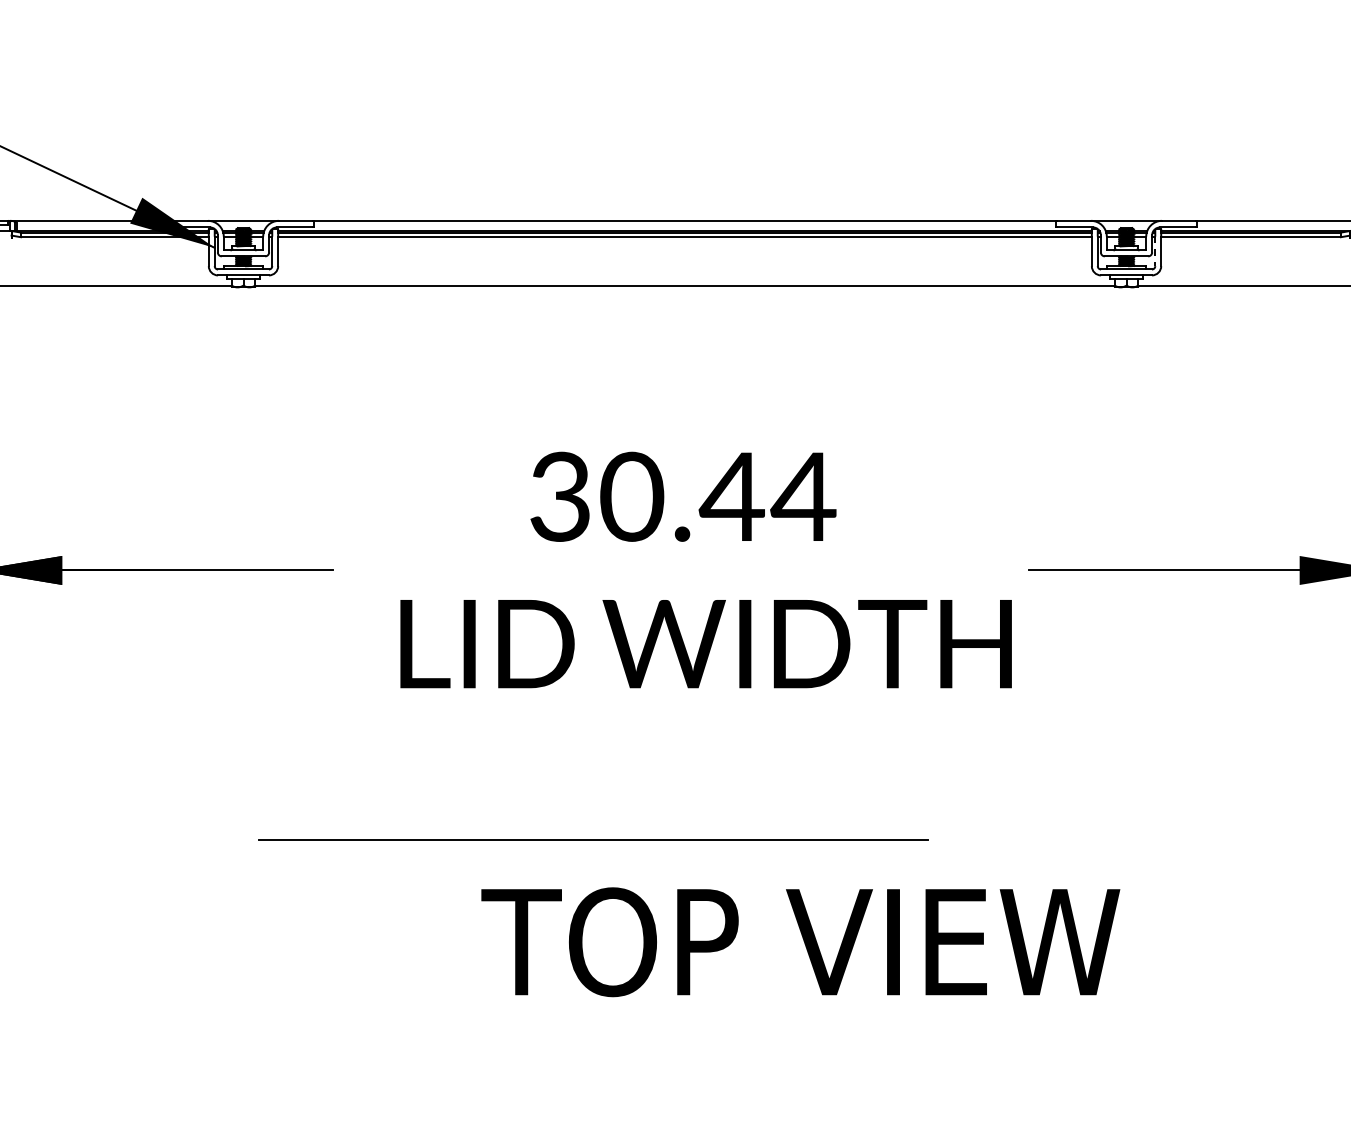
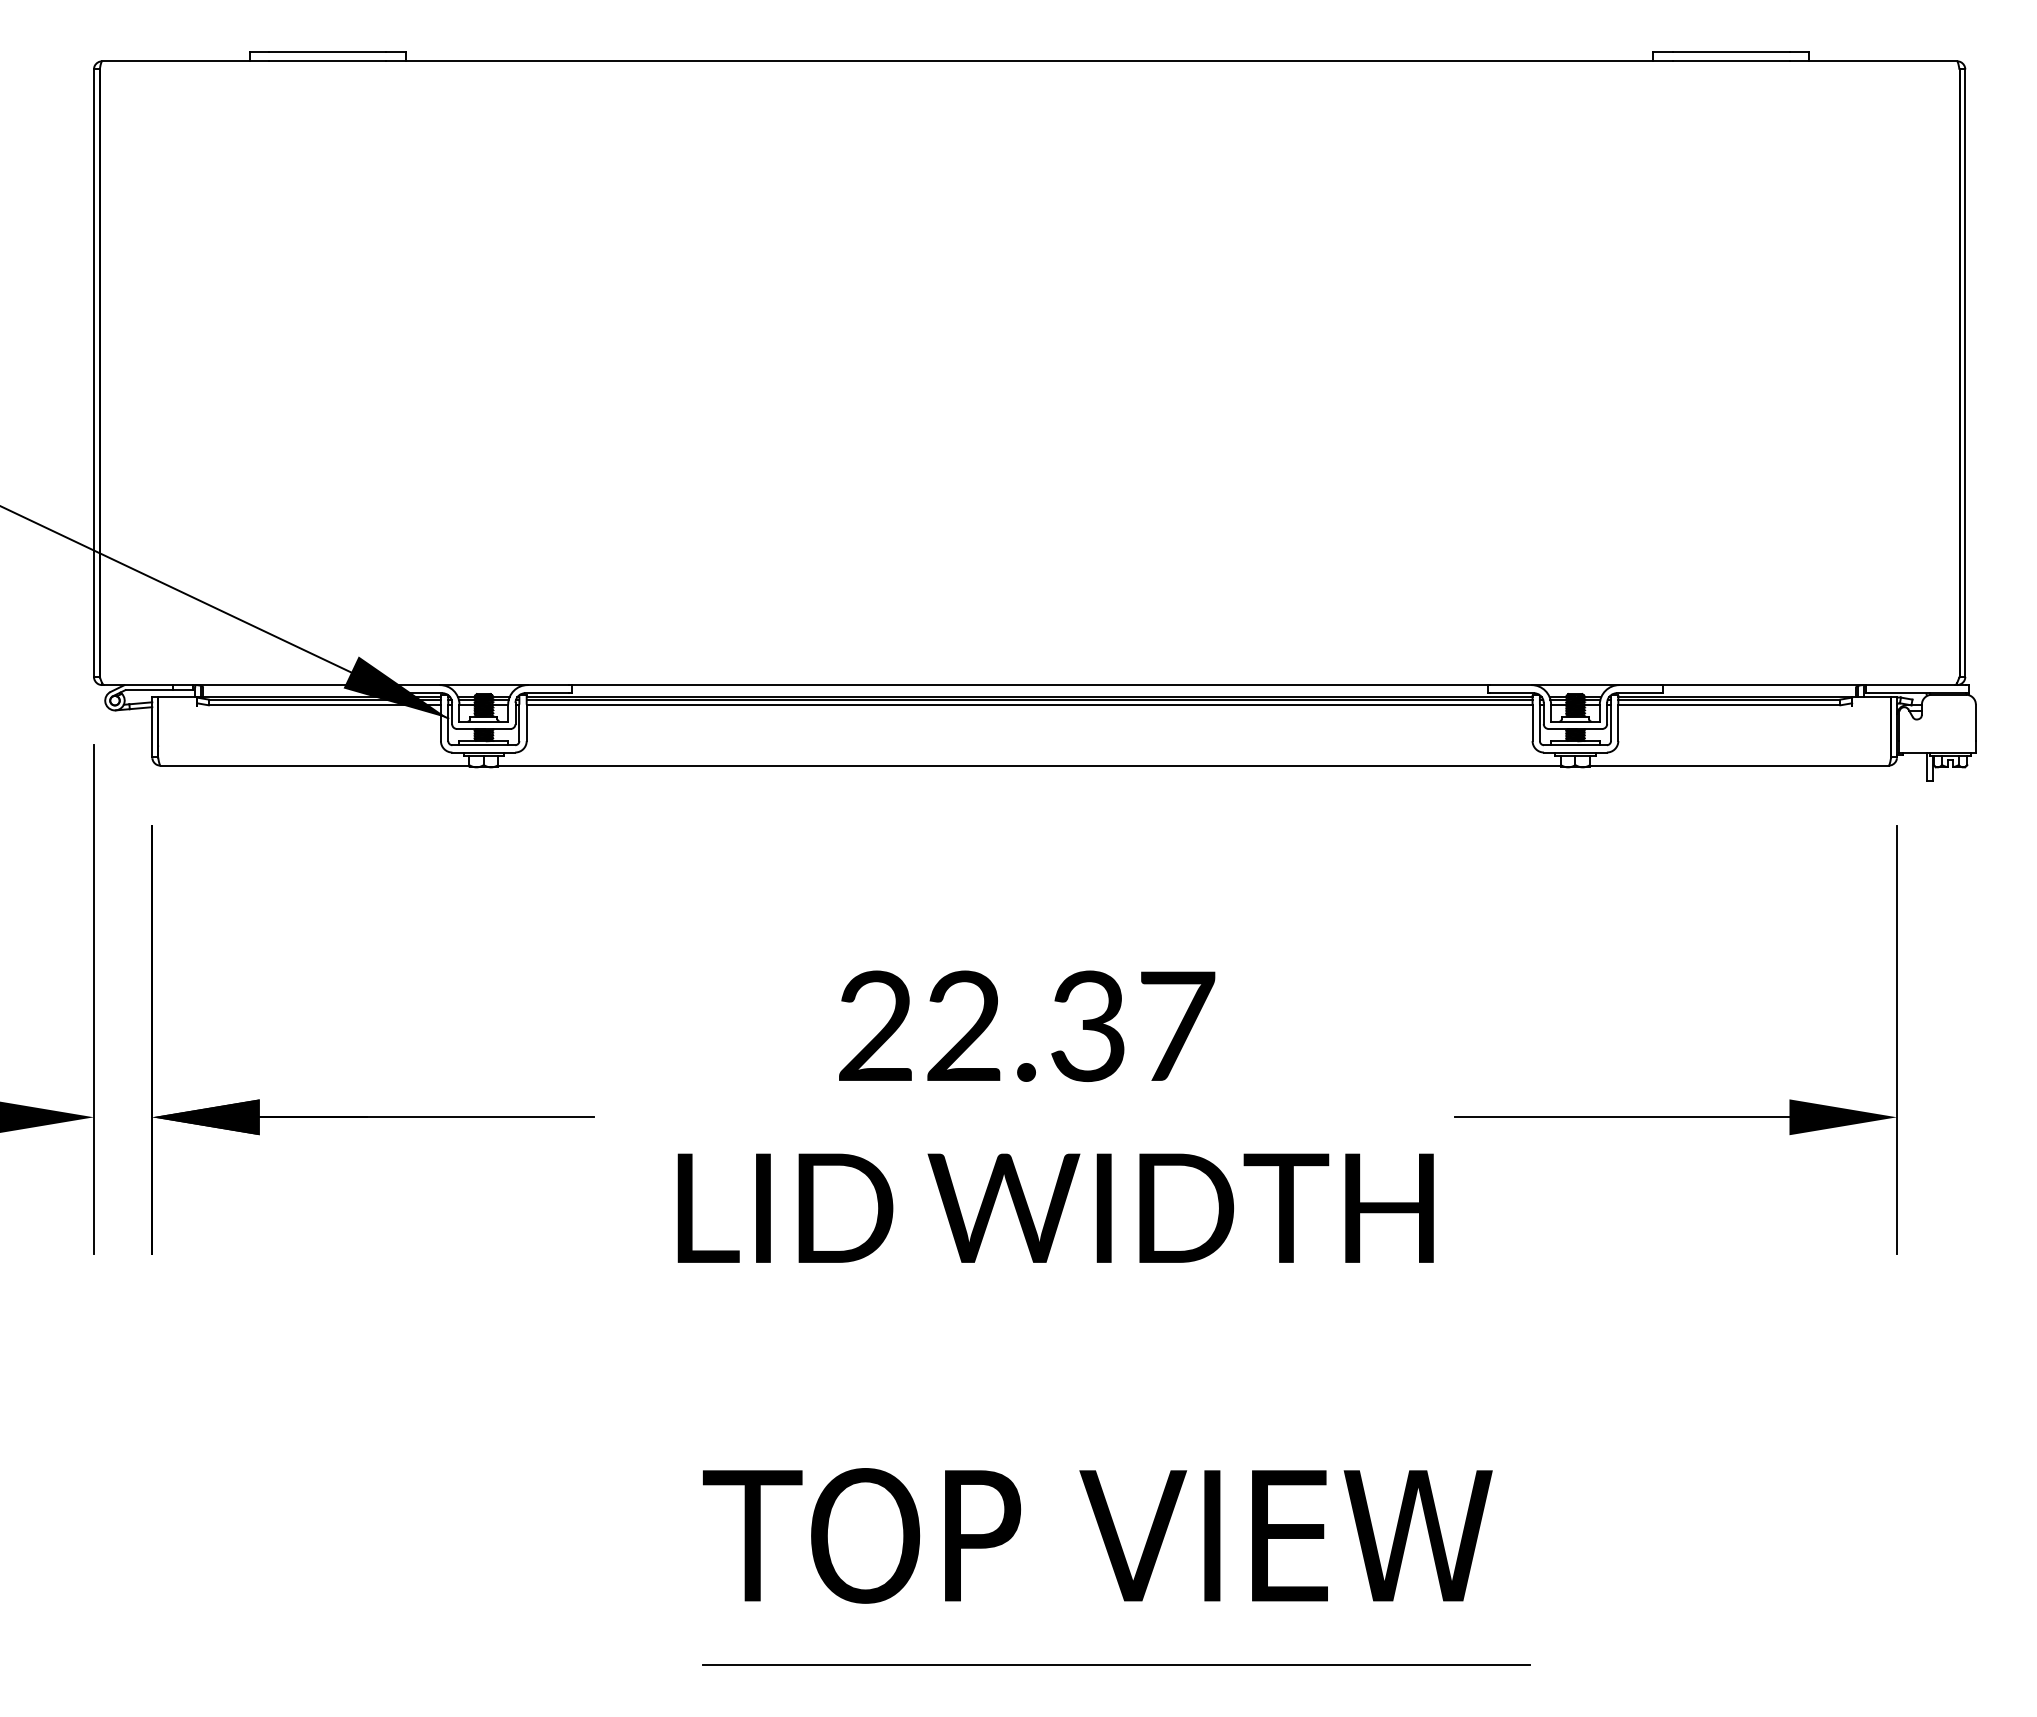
line: (1155, 251) -> (1611, 723), dashed -> solid
text: (683, 497) -> (1027, 1026), 30.44 -> 22.37
line: (593, 839) -> (1116, 1664), moved
text: (800, 941) -> (1097, 1535), moved

